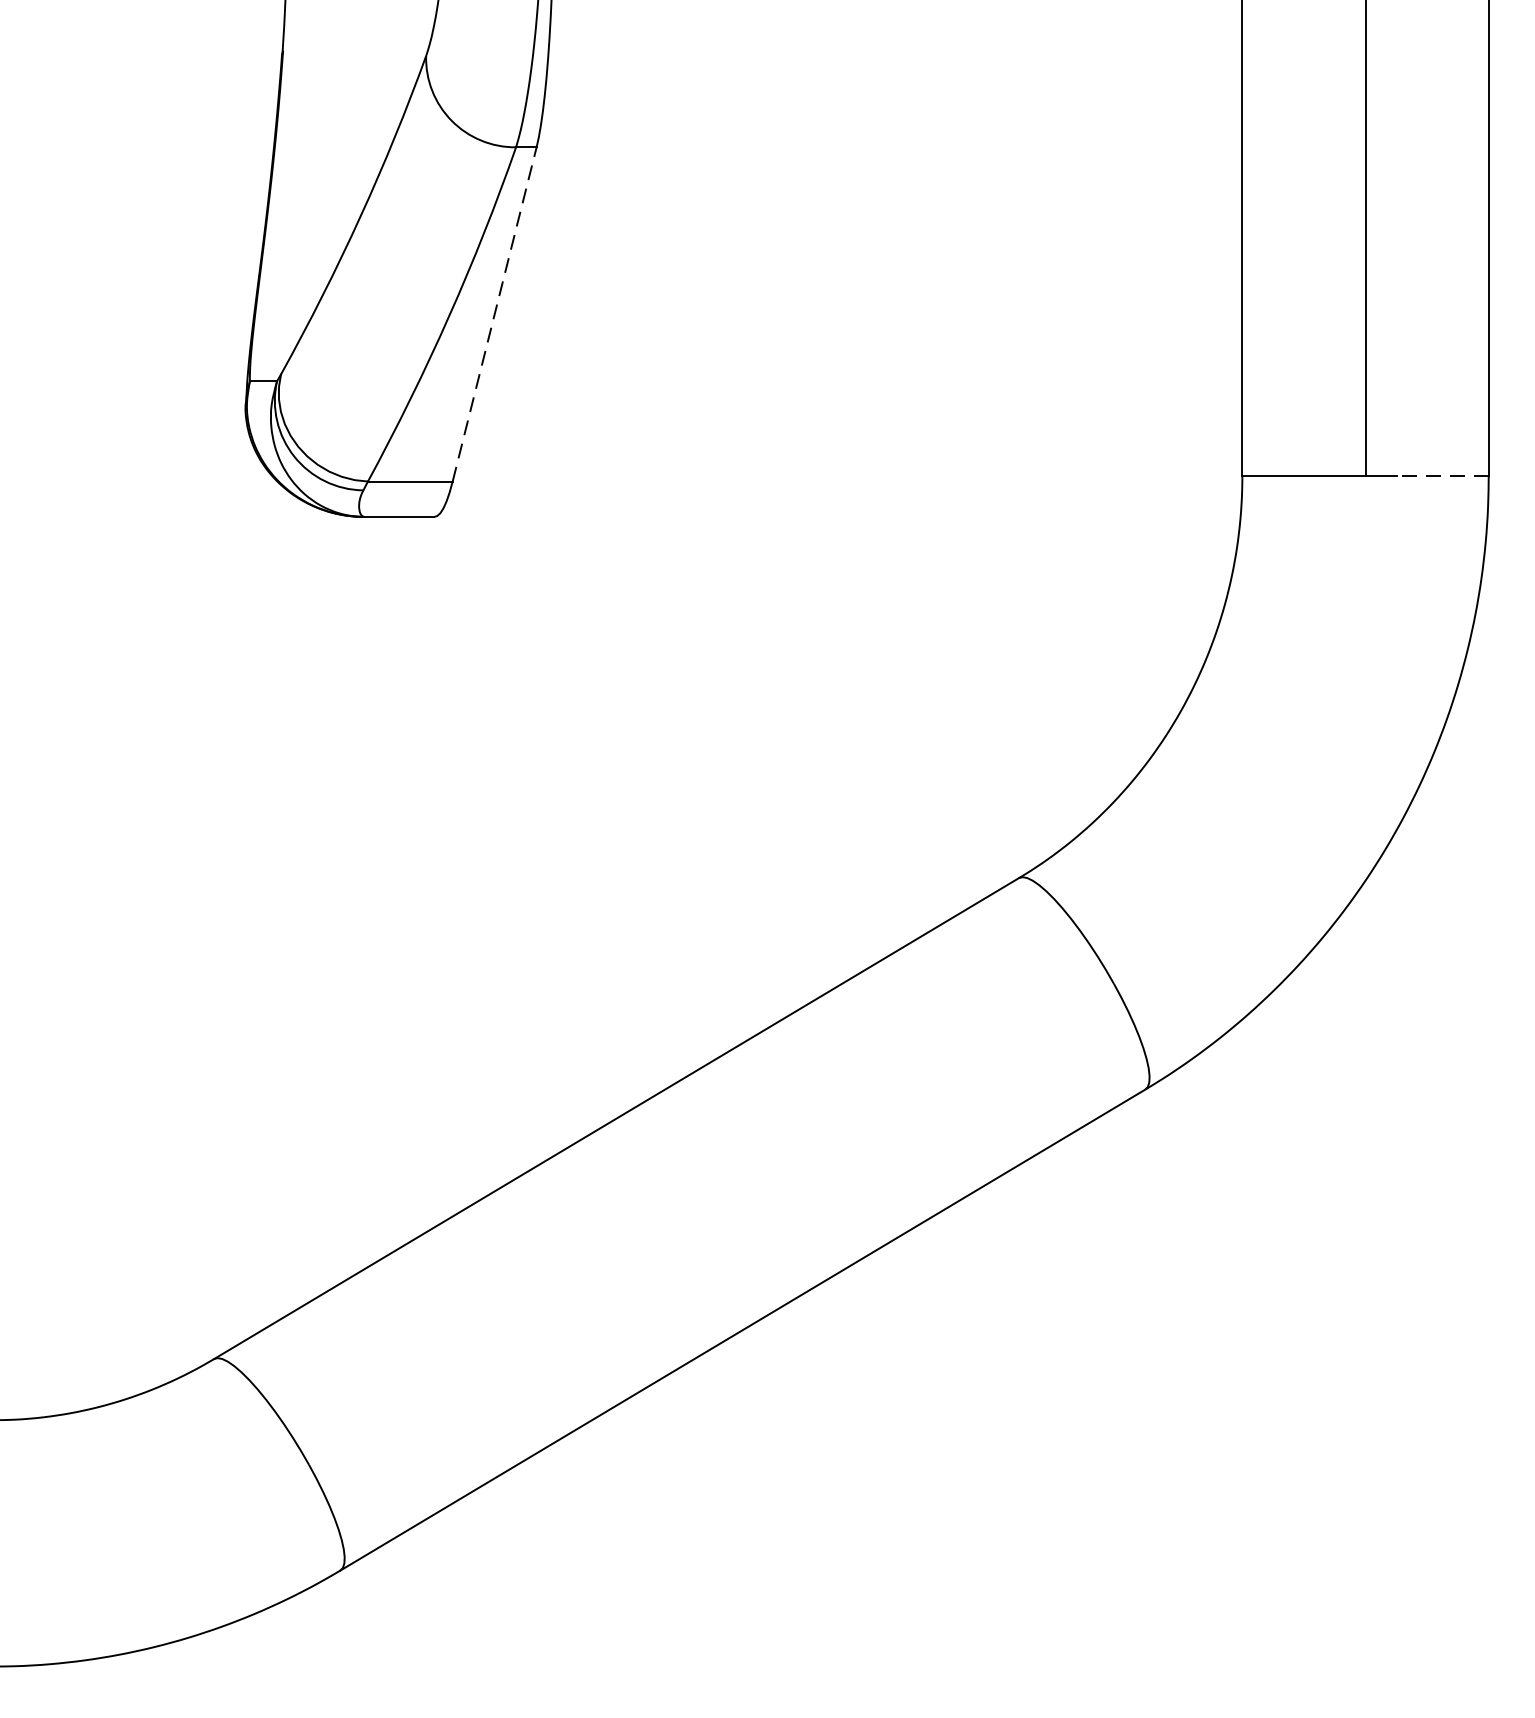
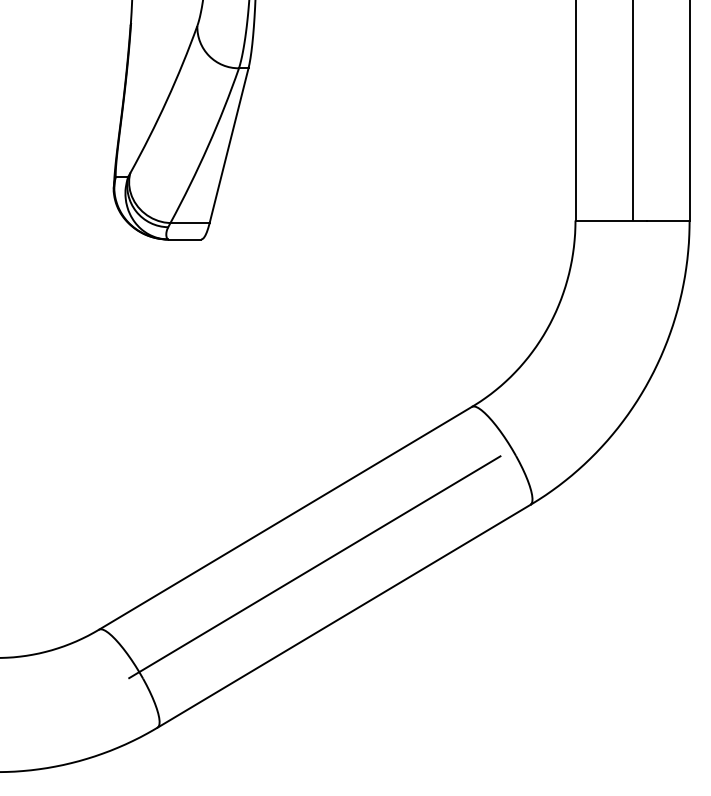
line: (495, 313) -> (229, 145), dashed -> solid
line: (1440, 475) -> (667, 220), dashed -> solid
line: (678, 1222) -> (314, 566), added

